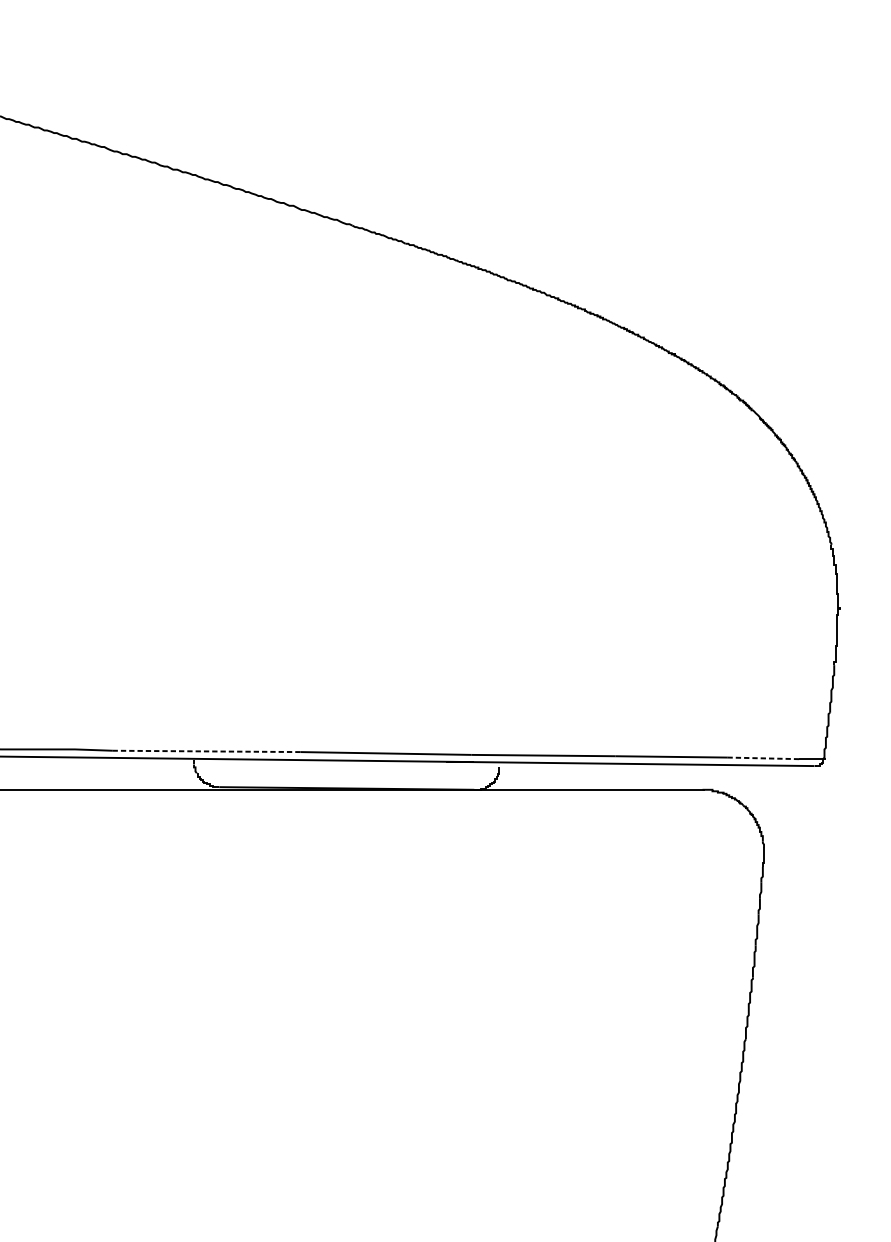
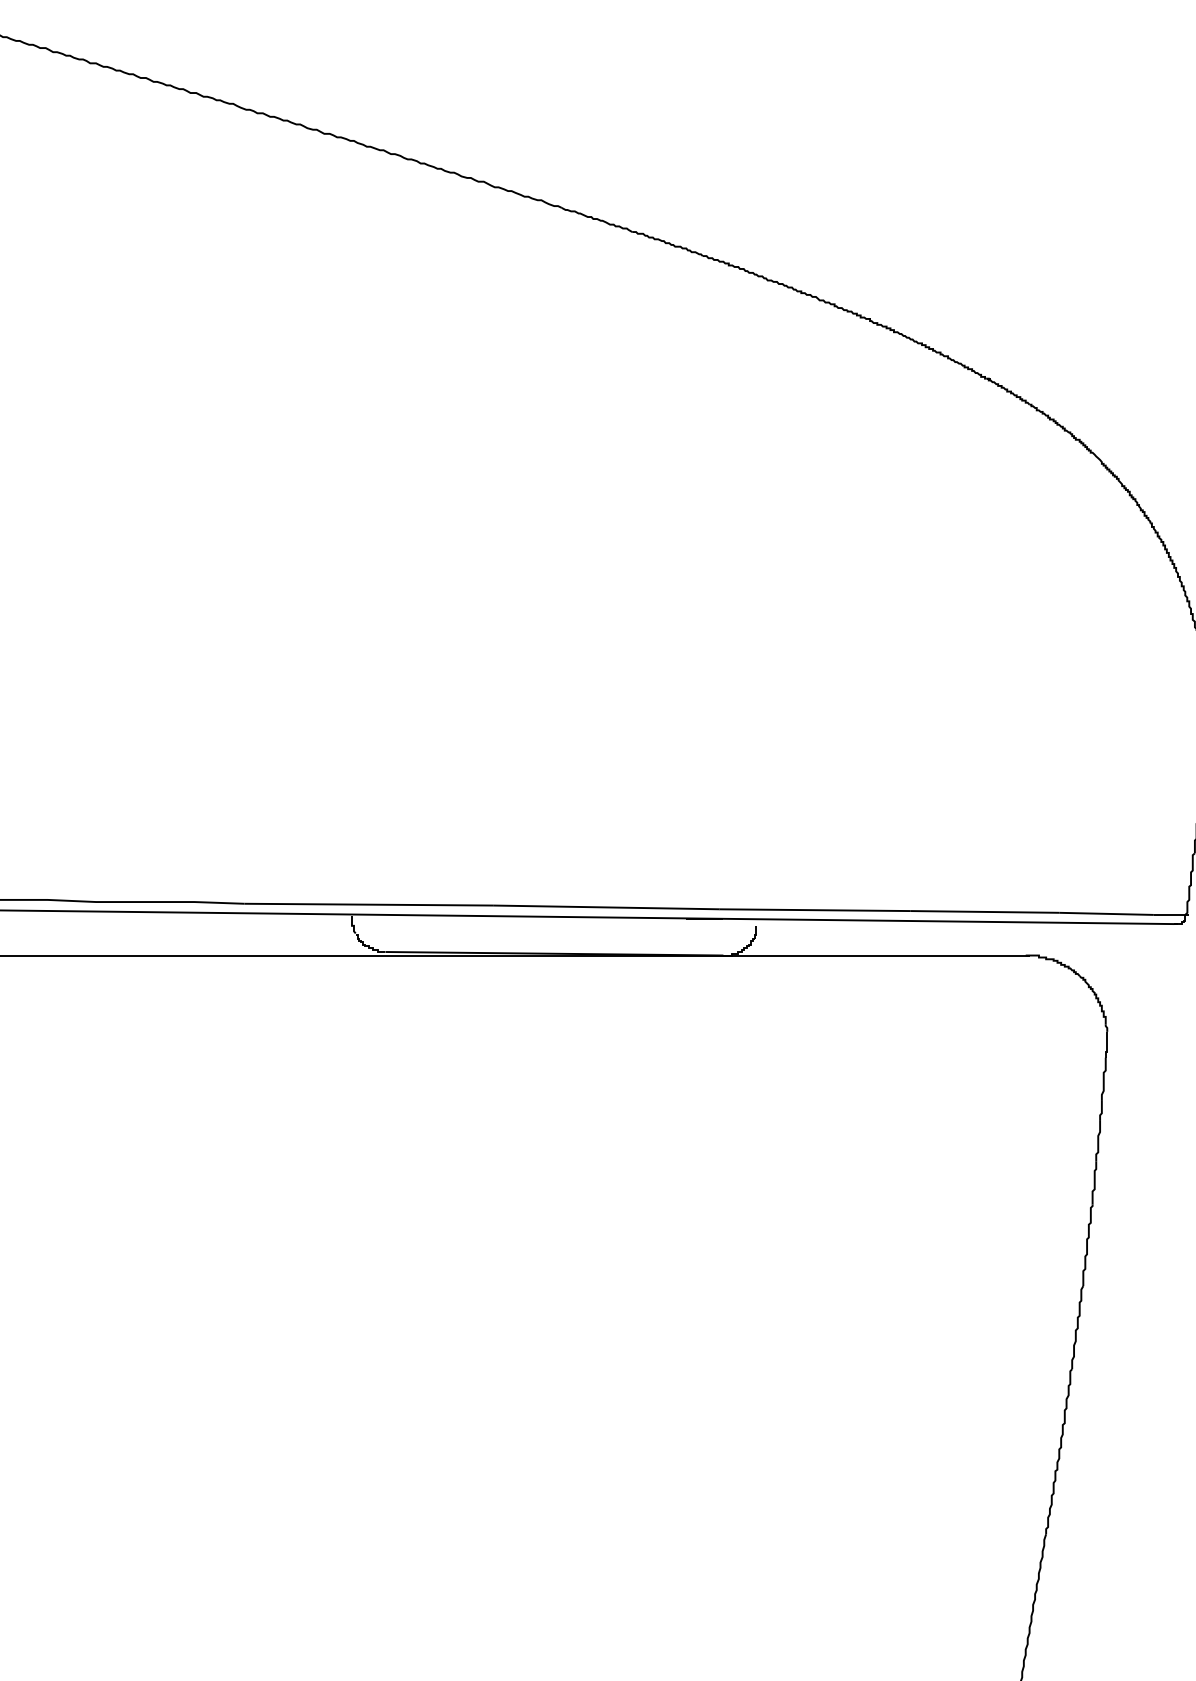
line: (206, 751) -> (368, 904), dashed -> solid
line: (763, 758) -> (1106, 913), dashed -> solid

